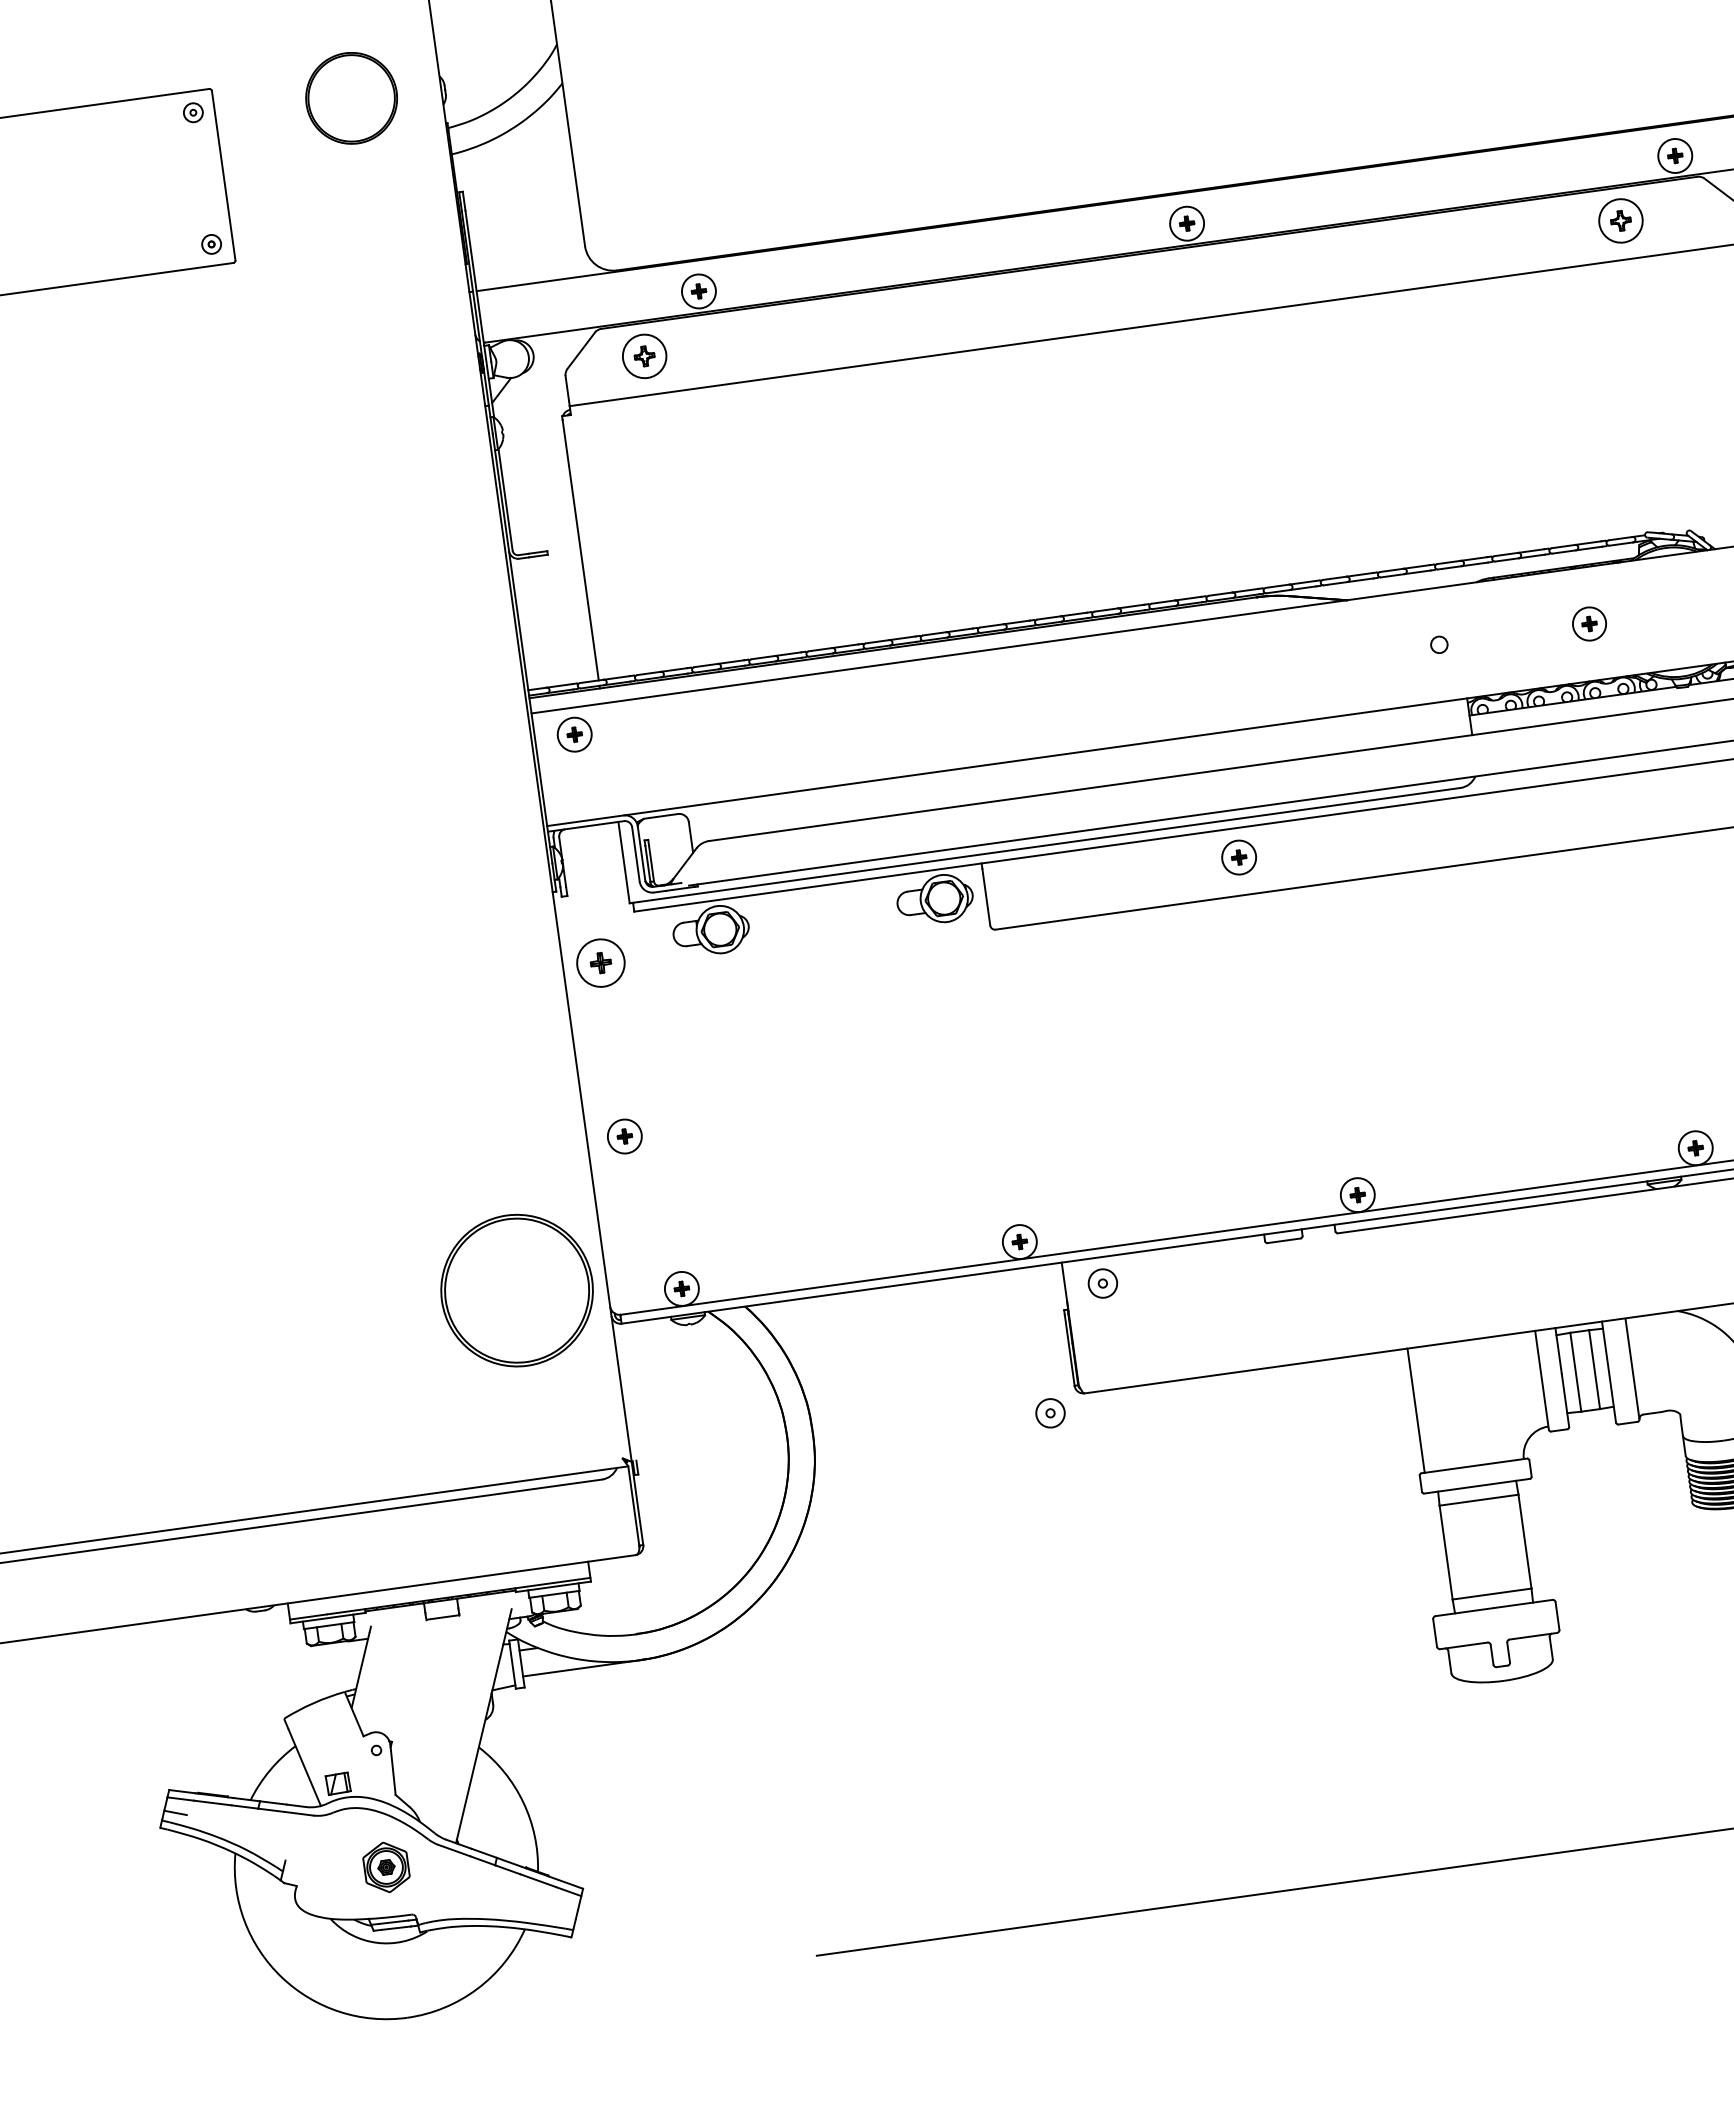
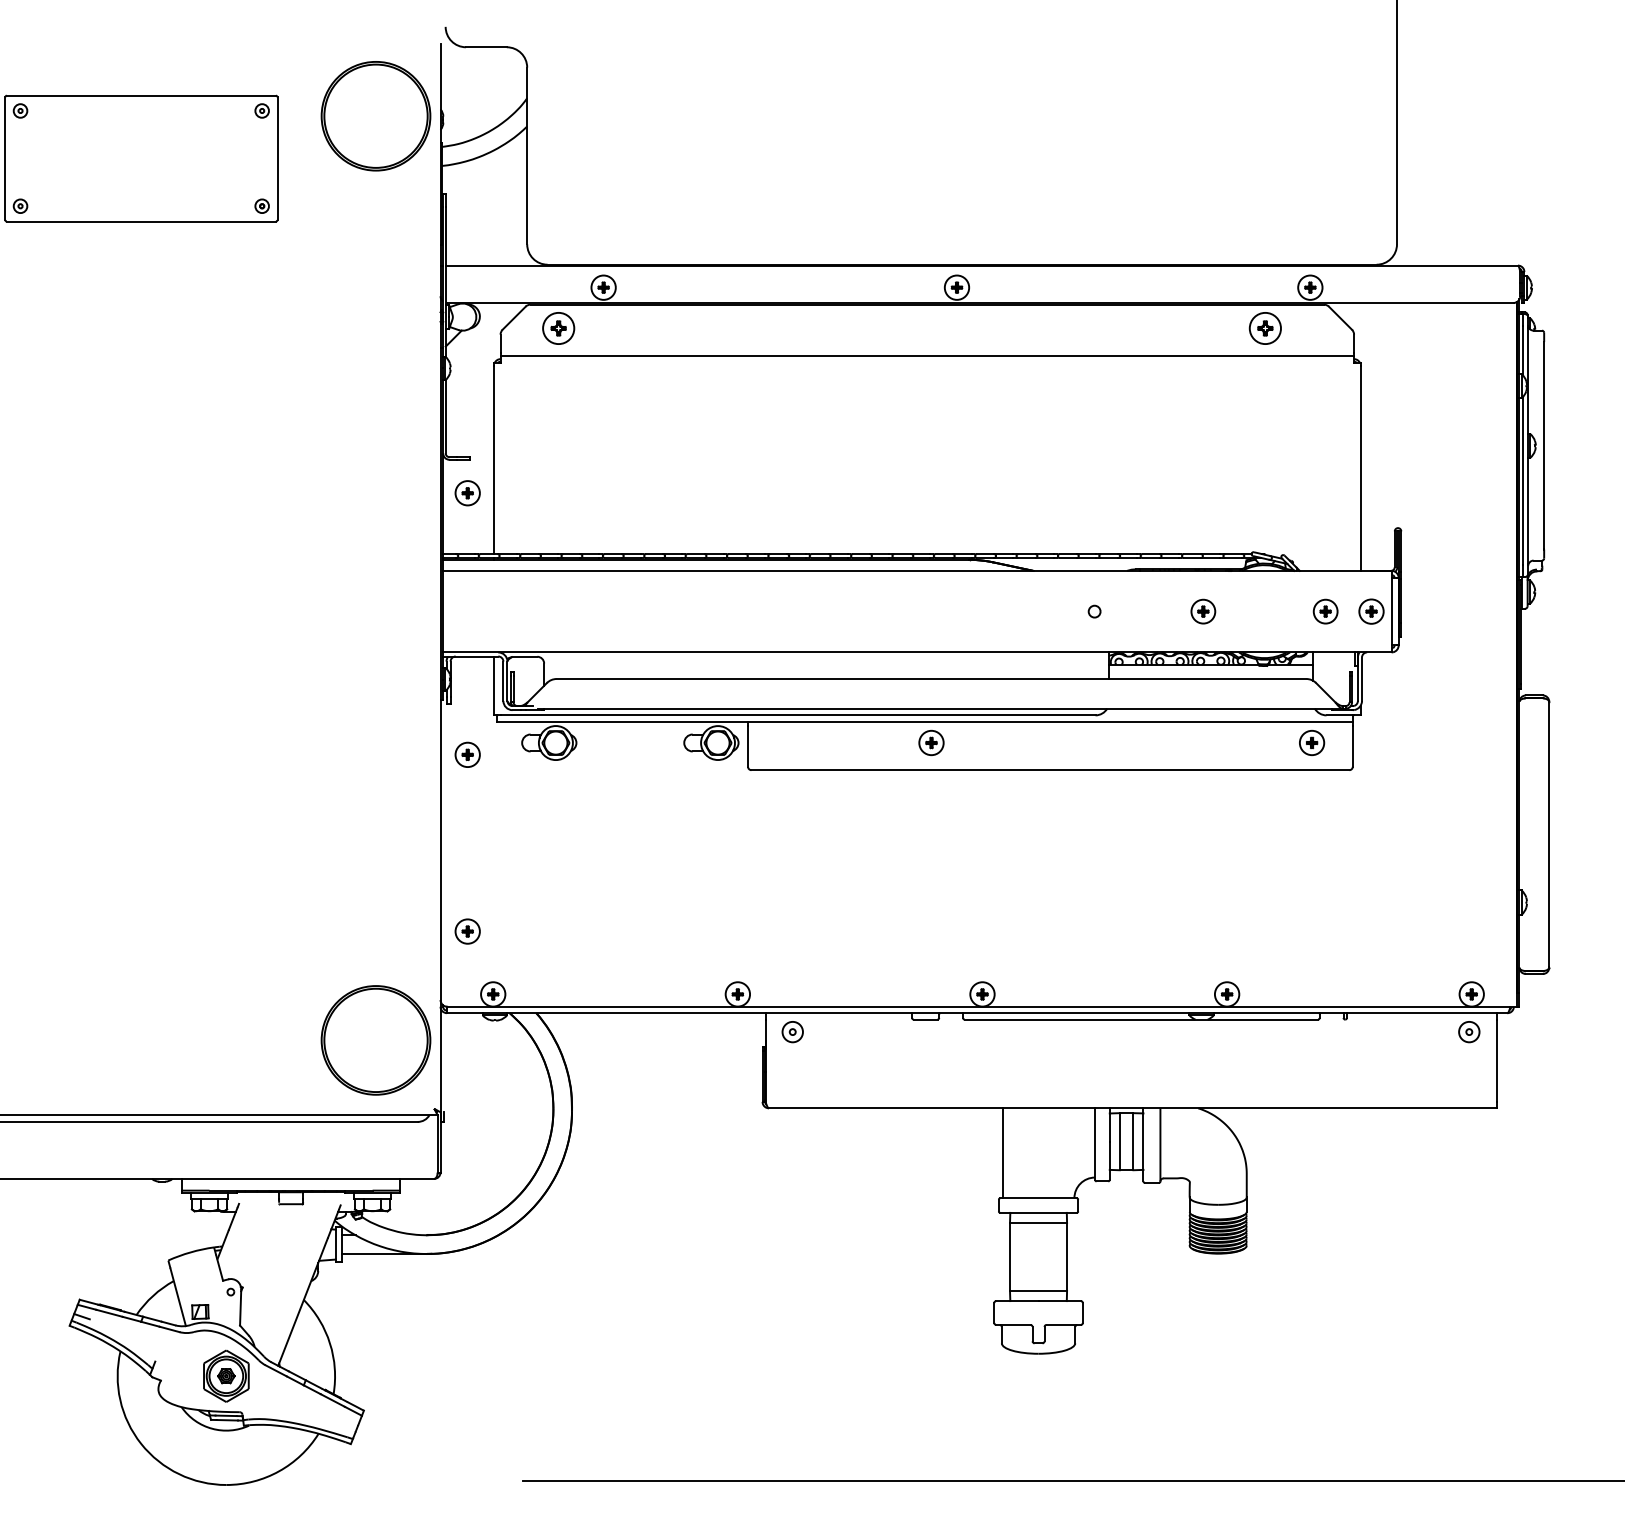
part: (350, 98) -> (375, 116), size x1.67
part: (574, 735) -> (467, 493), moved
part: (600, 962) -> (467, 754), size x0.71
part: (624, 1136) -> (467, 931), moved
part: (516, 1290) -> (375, 1040), moved
part: (1050, 1413) -> (742, 1119), removed
part: (386, 1866) -> (226, 1375), size x1.43

